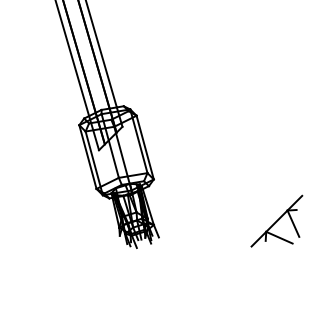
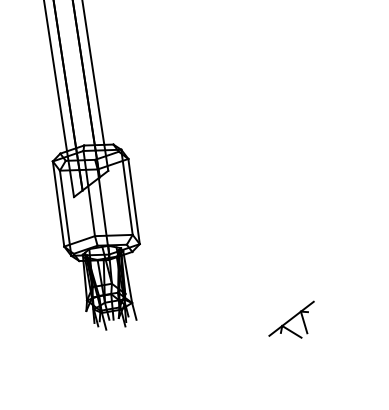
part: (276, 220) -> (291, 317), size x0.6

